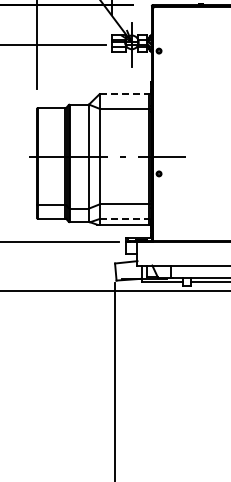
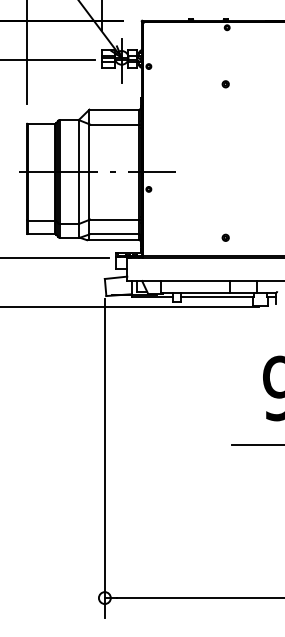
line: (124, 94) -> (114, 109), dashed -> solid
line: (124, 219) -> (114, 234), dashed -> solid

